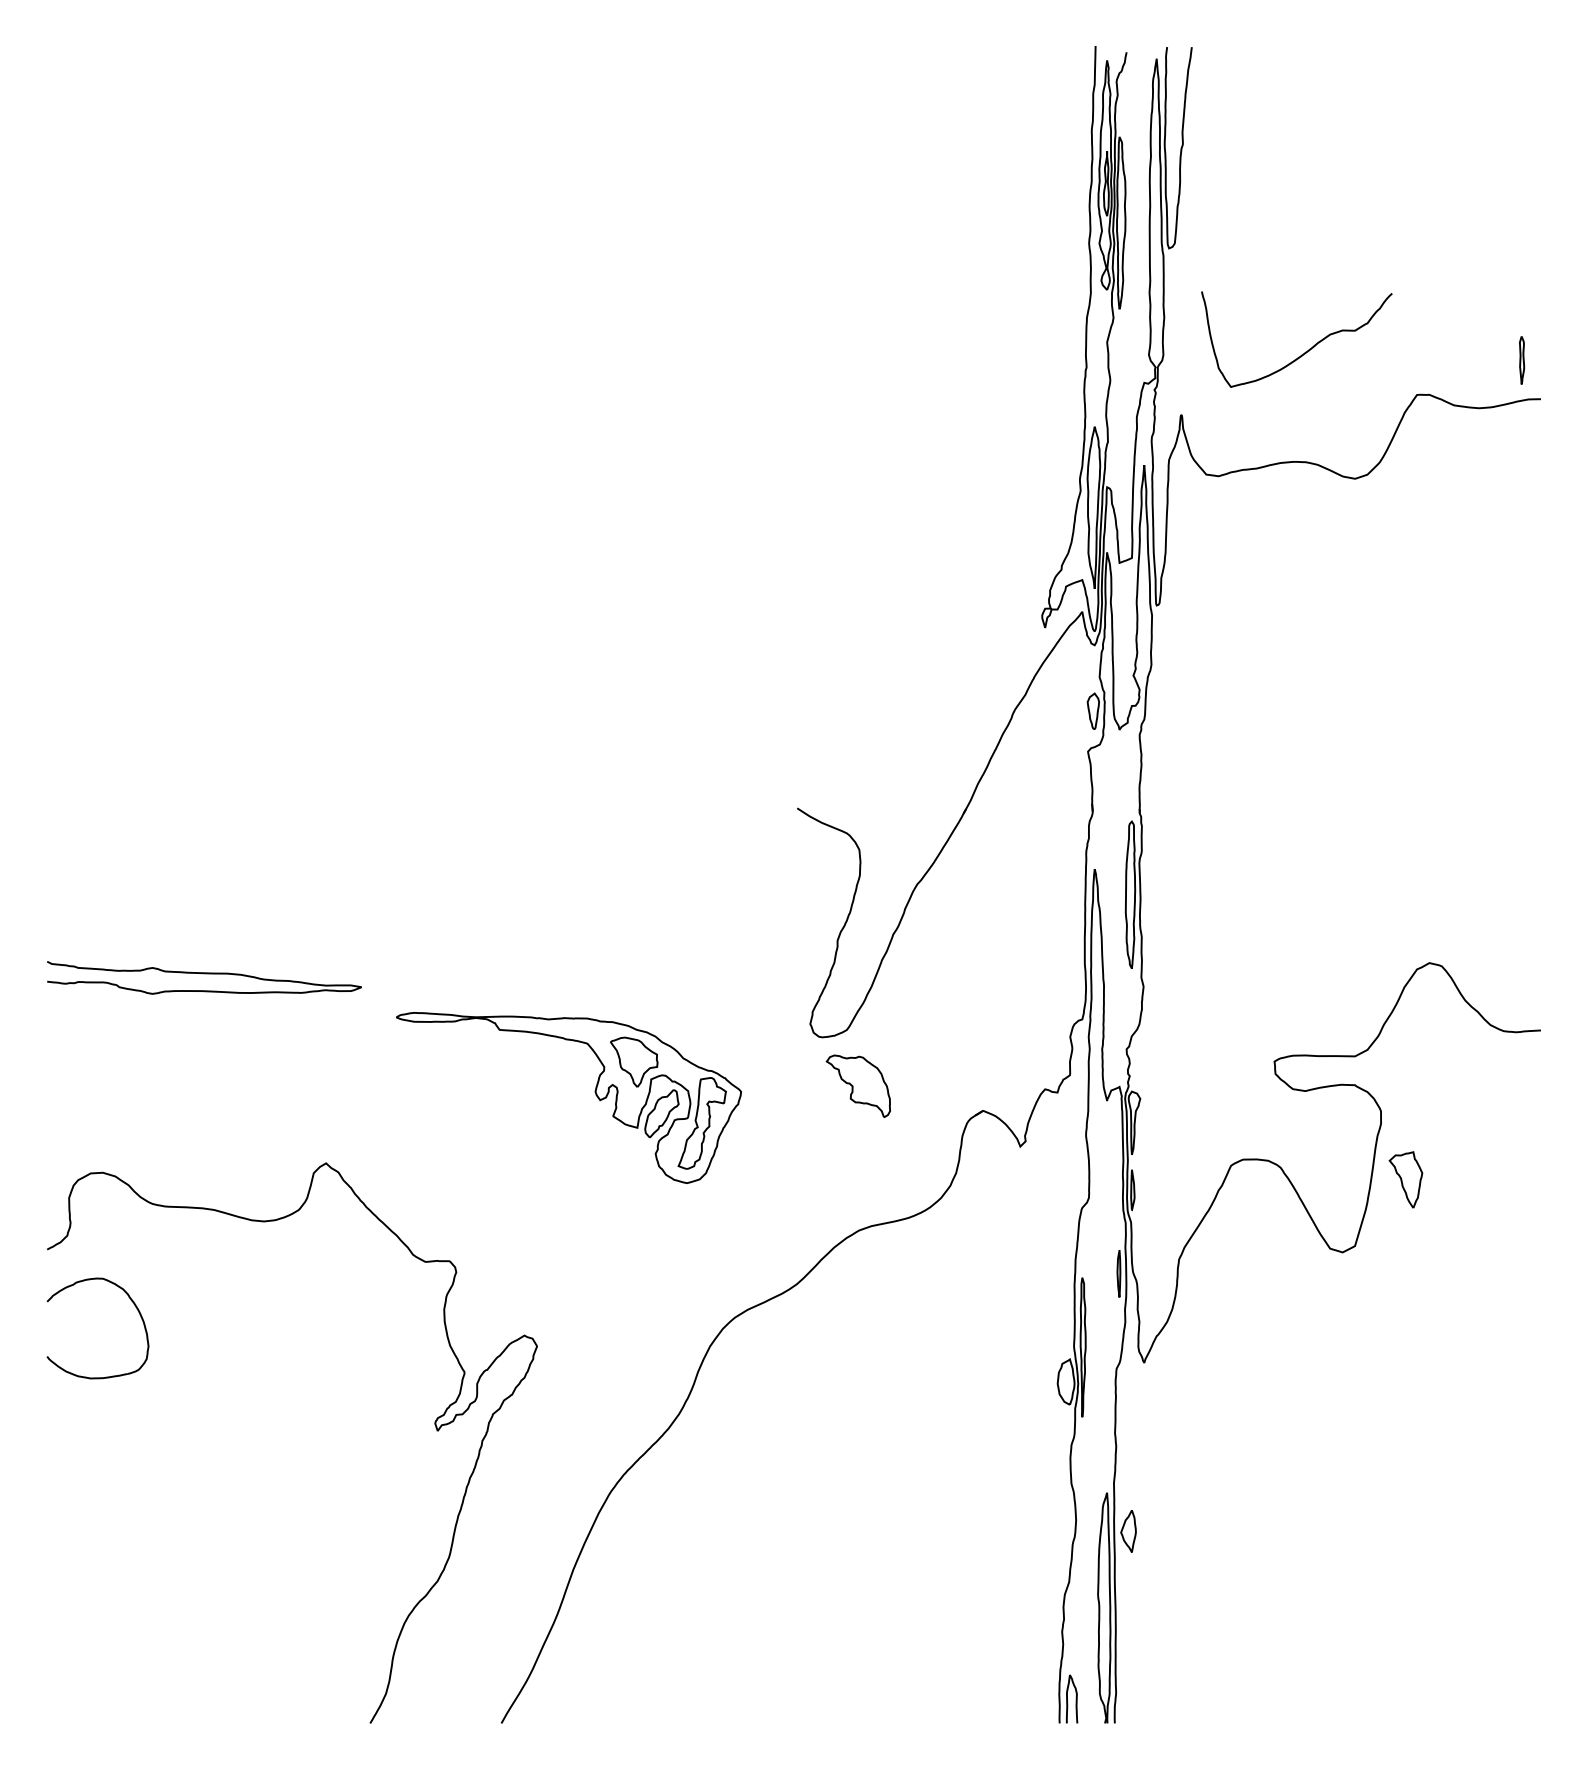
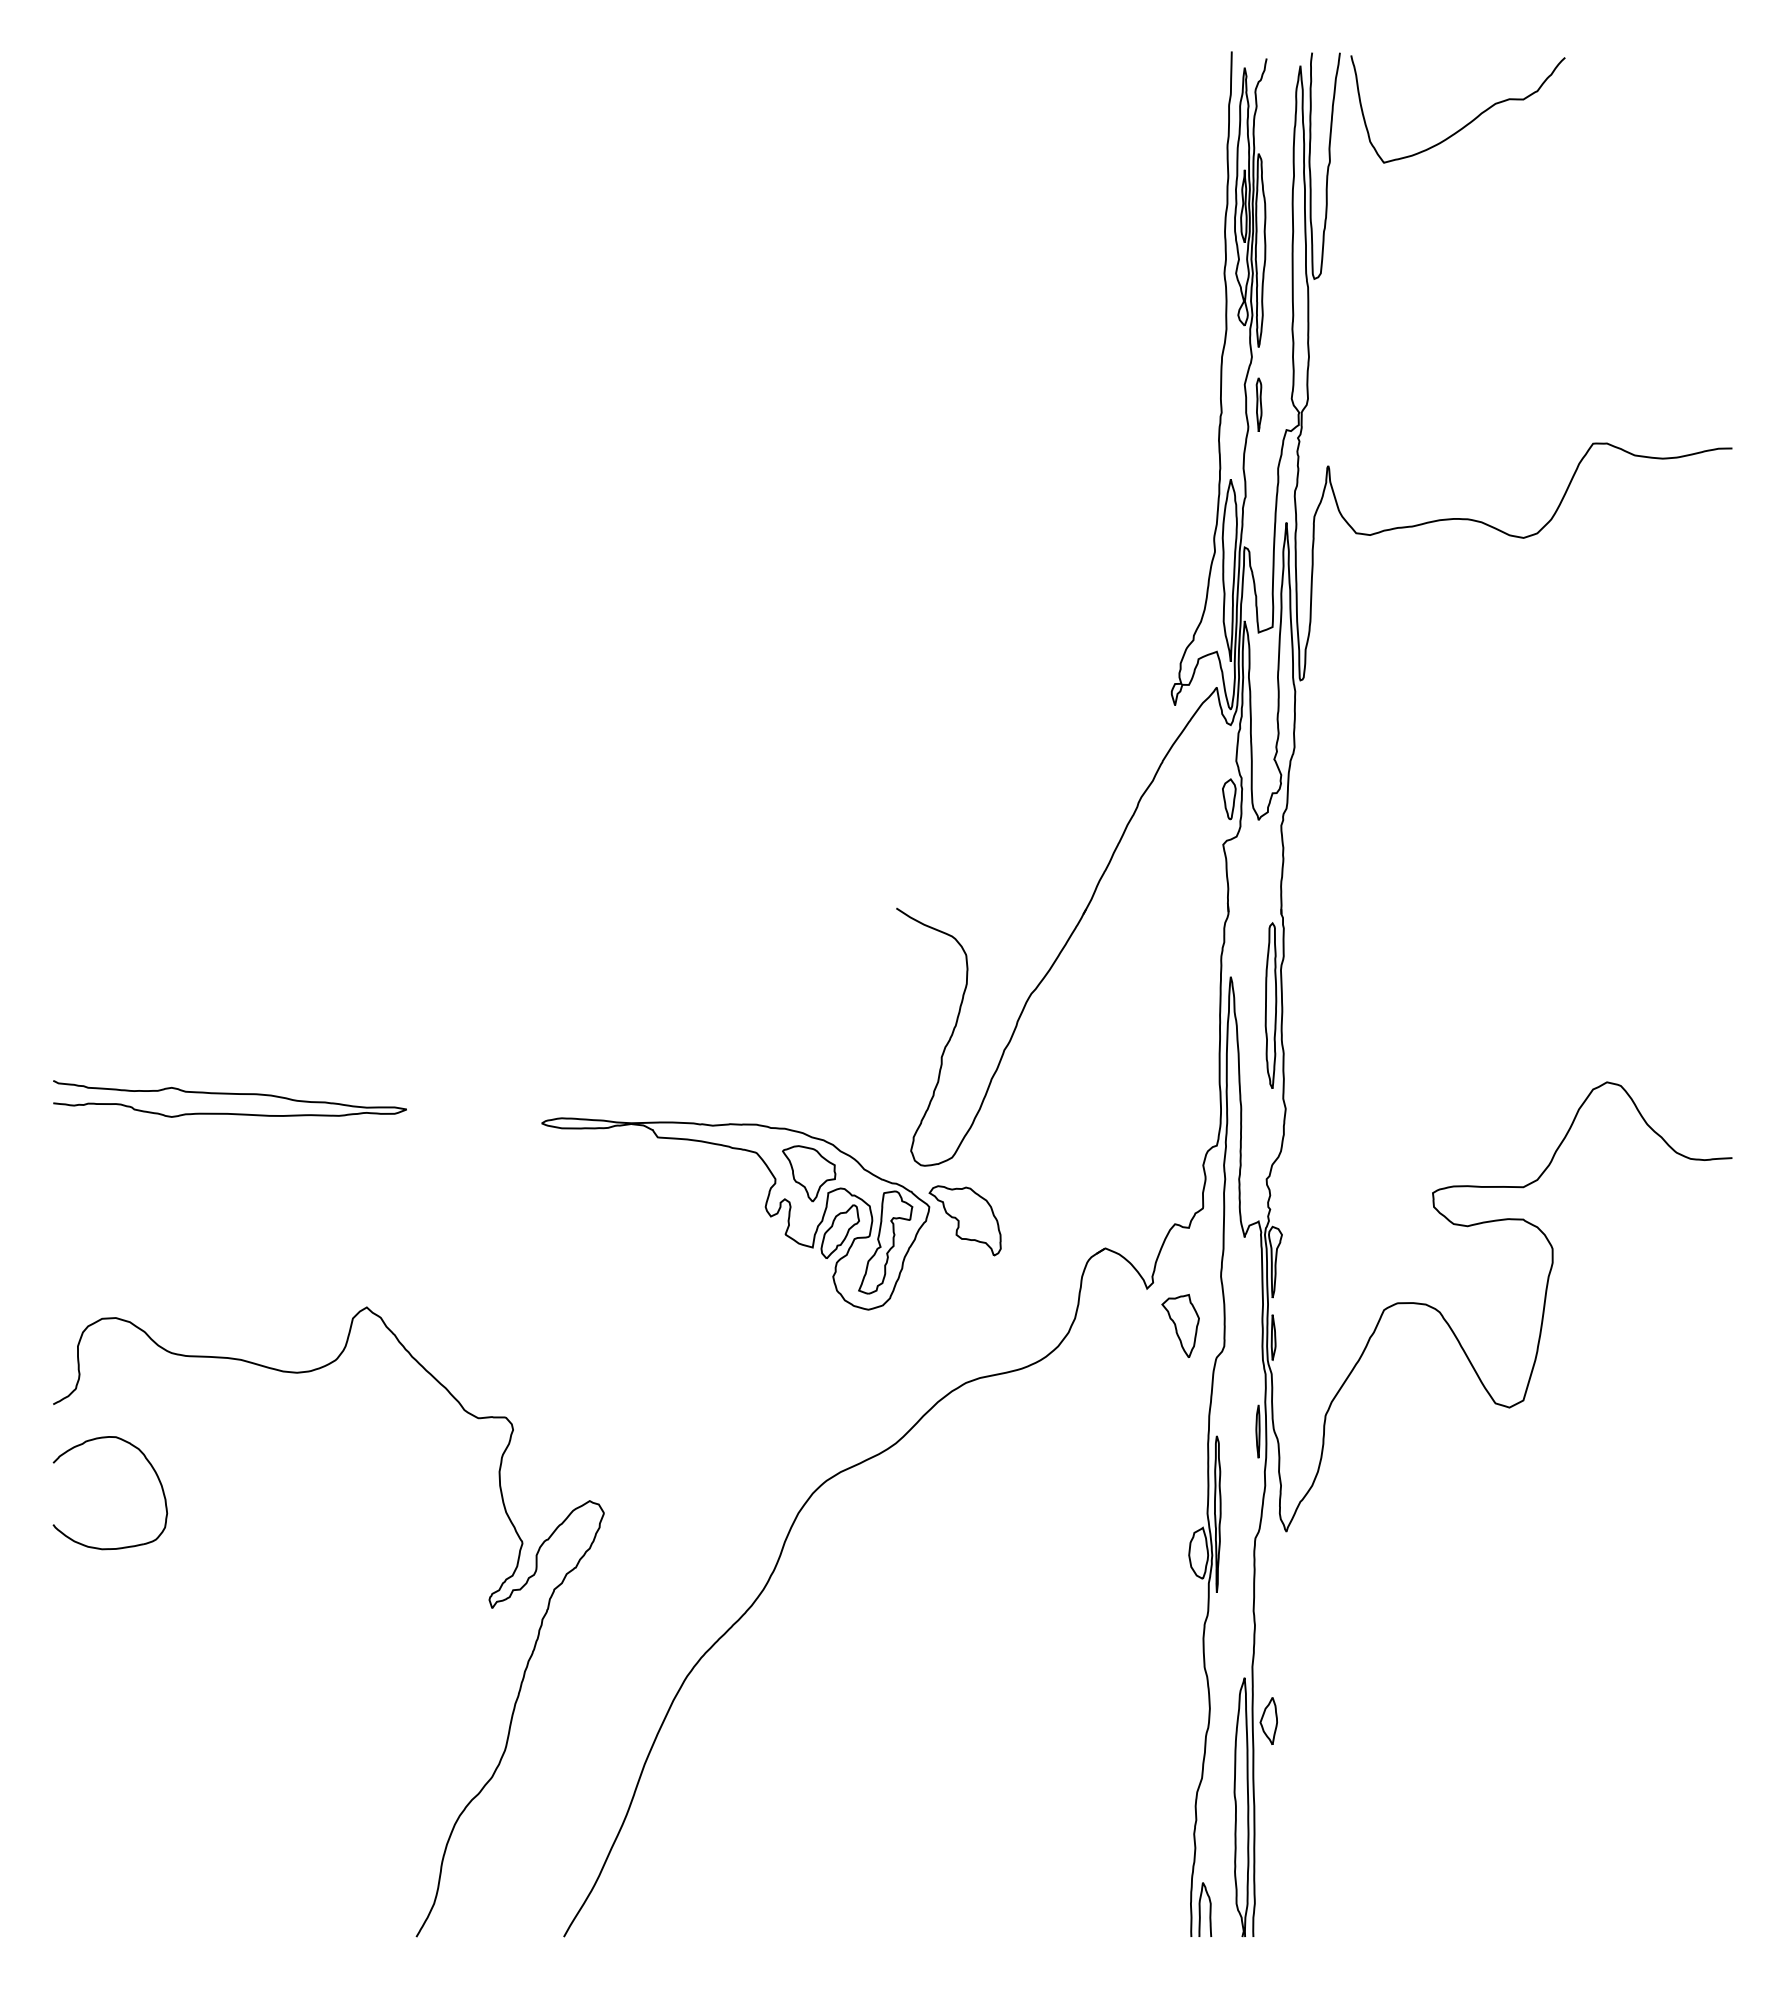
curve: (1306, 351) -> (1468, 122), moved
part: (1521, 360) -> (1258, 404), moved
part: (594, 1092) -> (764, 1207), moved
part: (1405, 1179) -> (1180, 1325), moved

